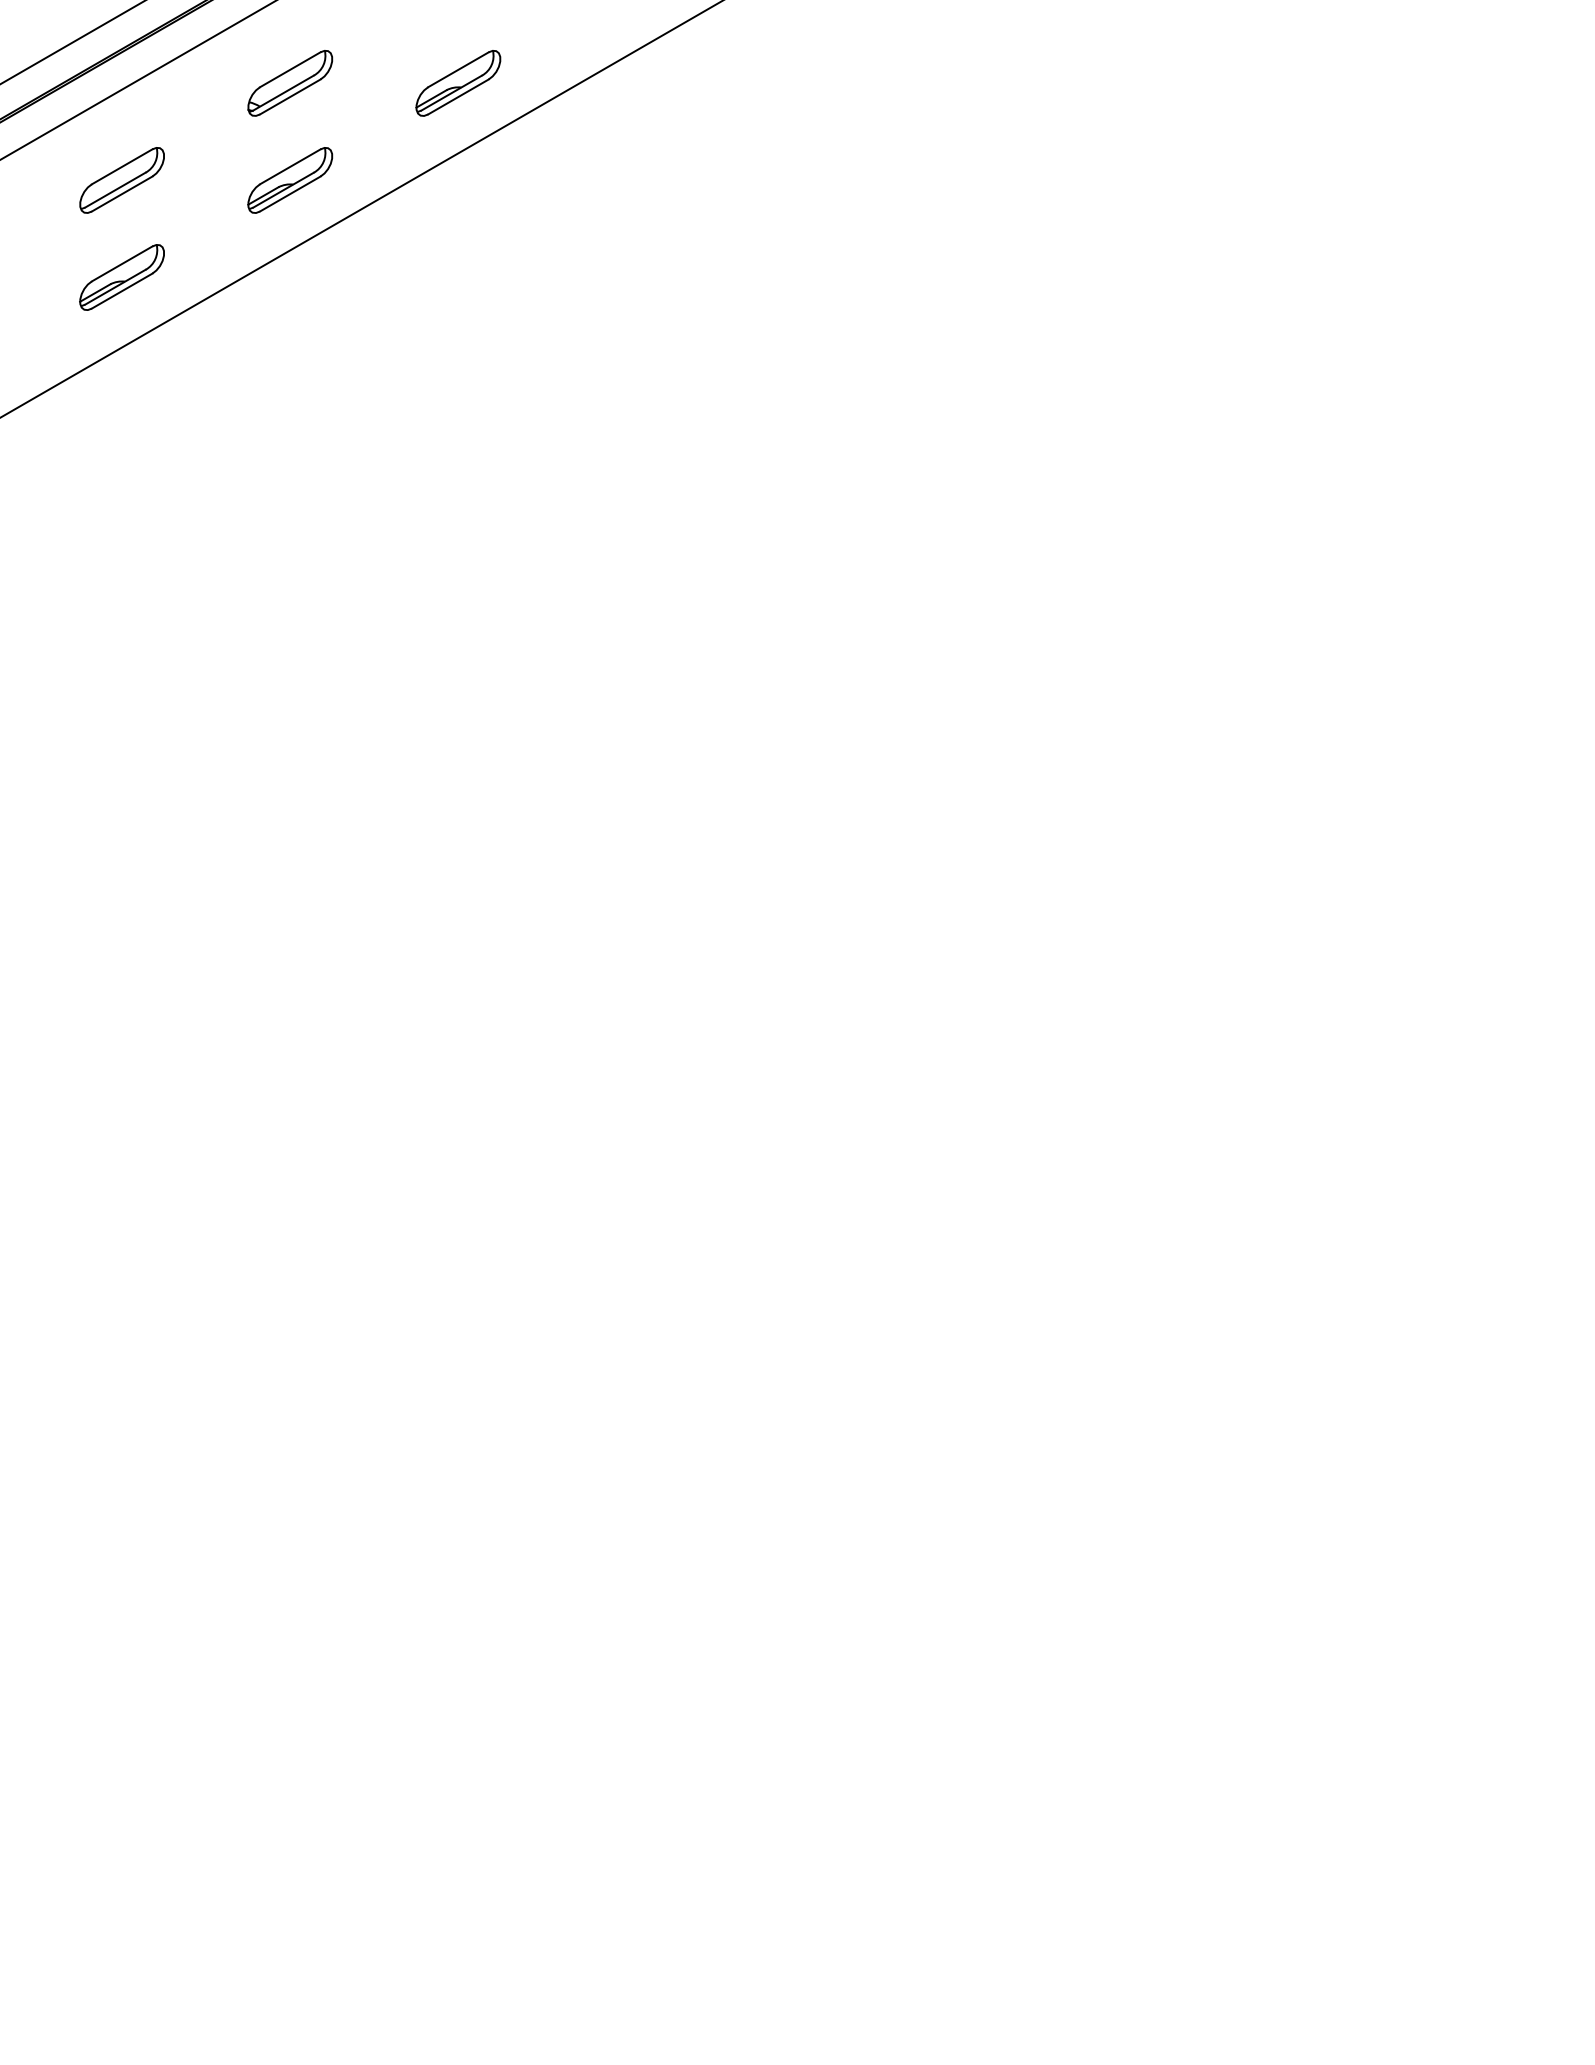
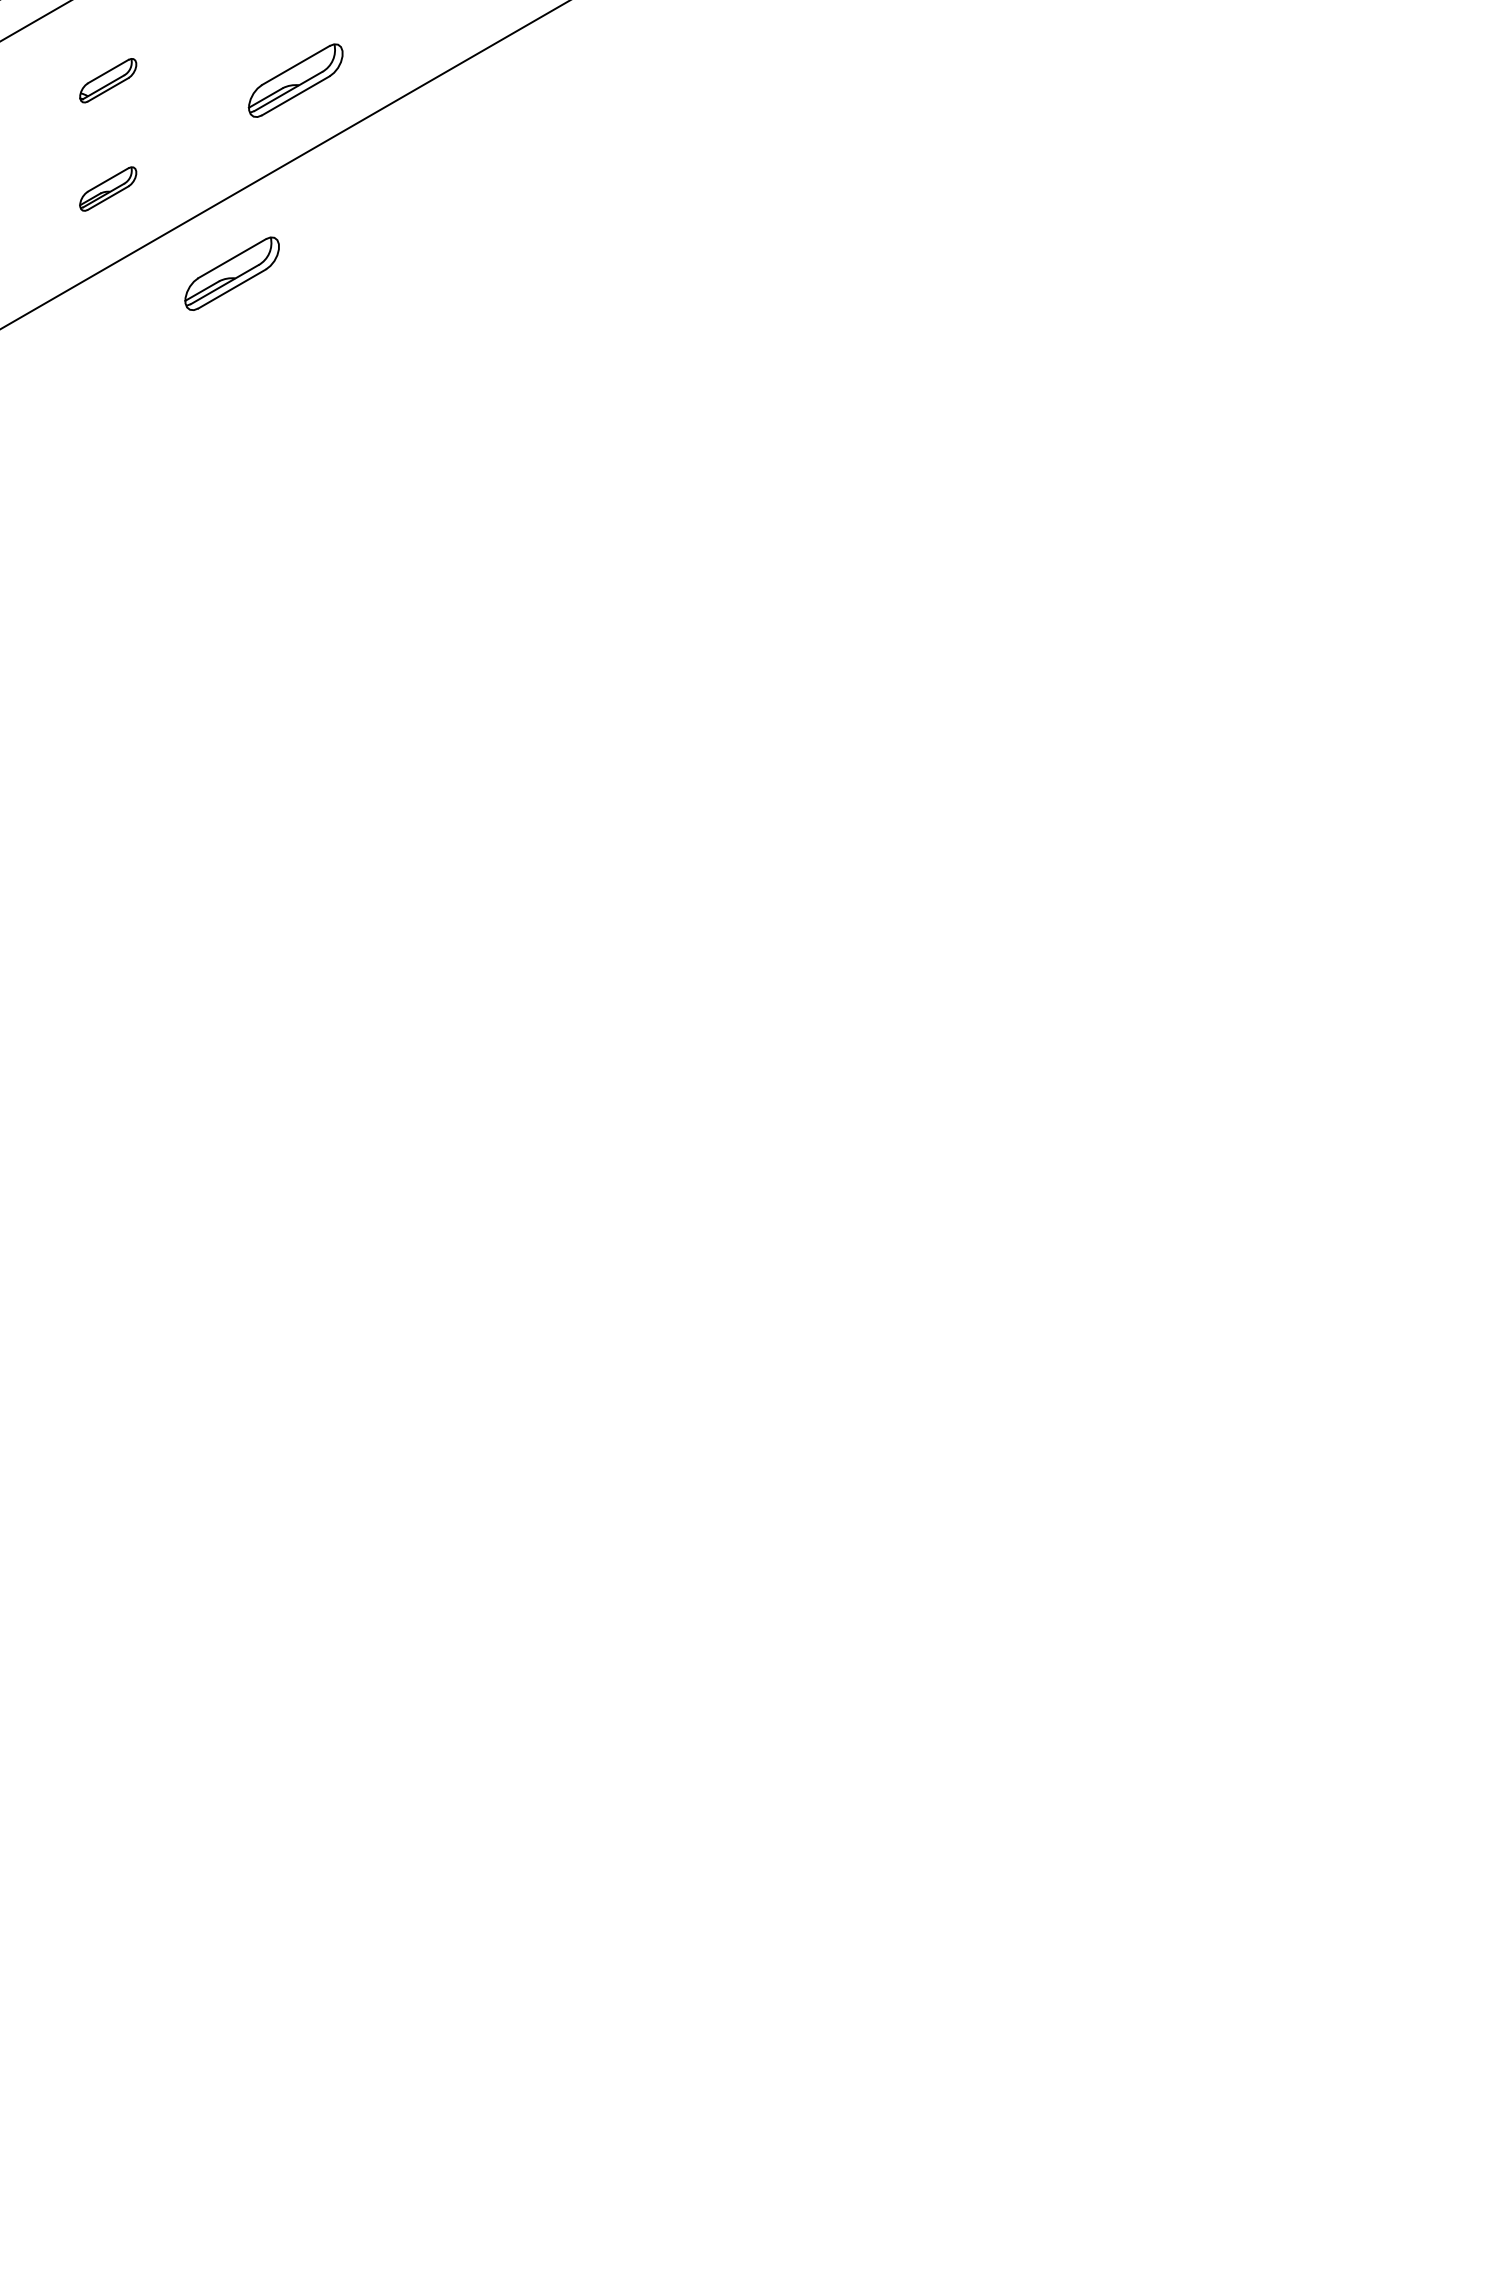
part: (290, 83) -> (108, 80), size x0.6
part: (290, 180) -> (108, 189), size x0.6
part: (401, 256) -> (232, 273), added

